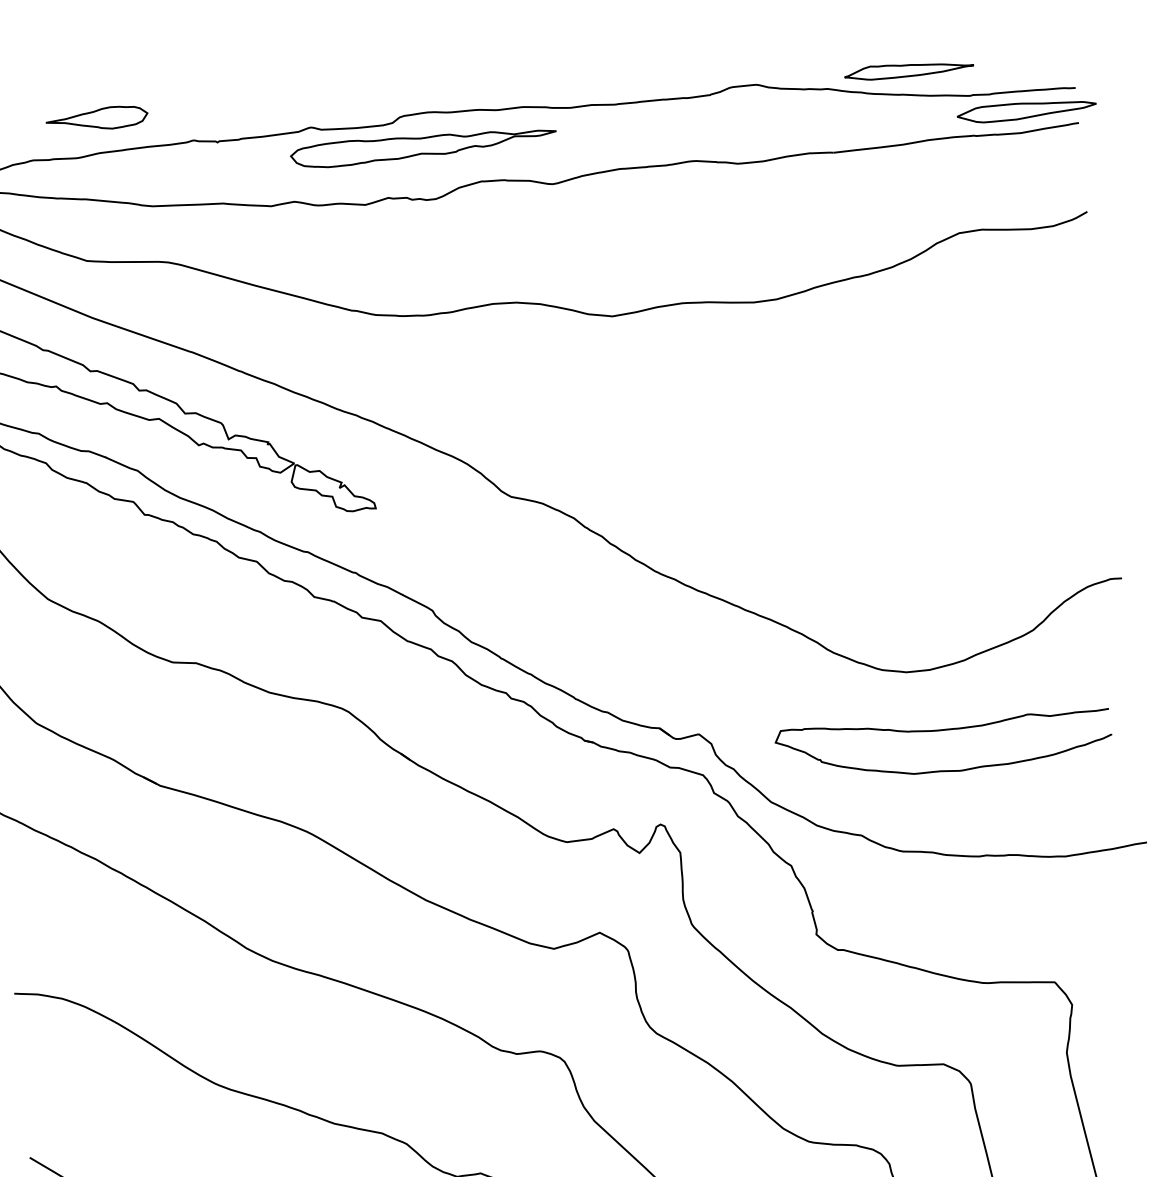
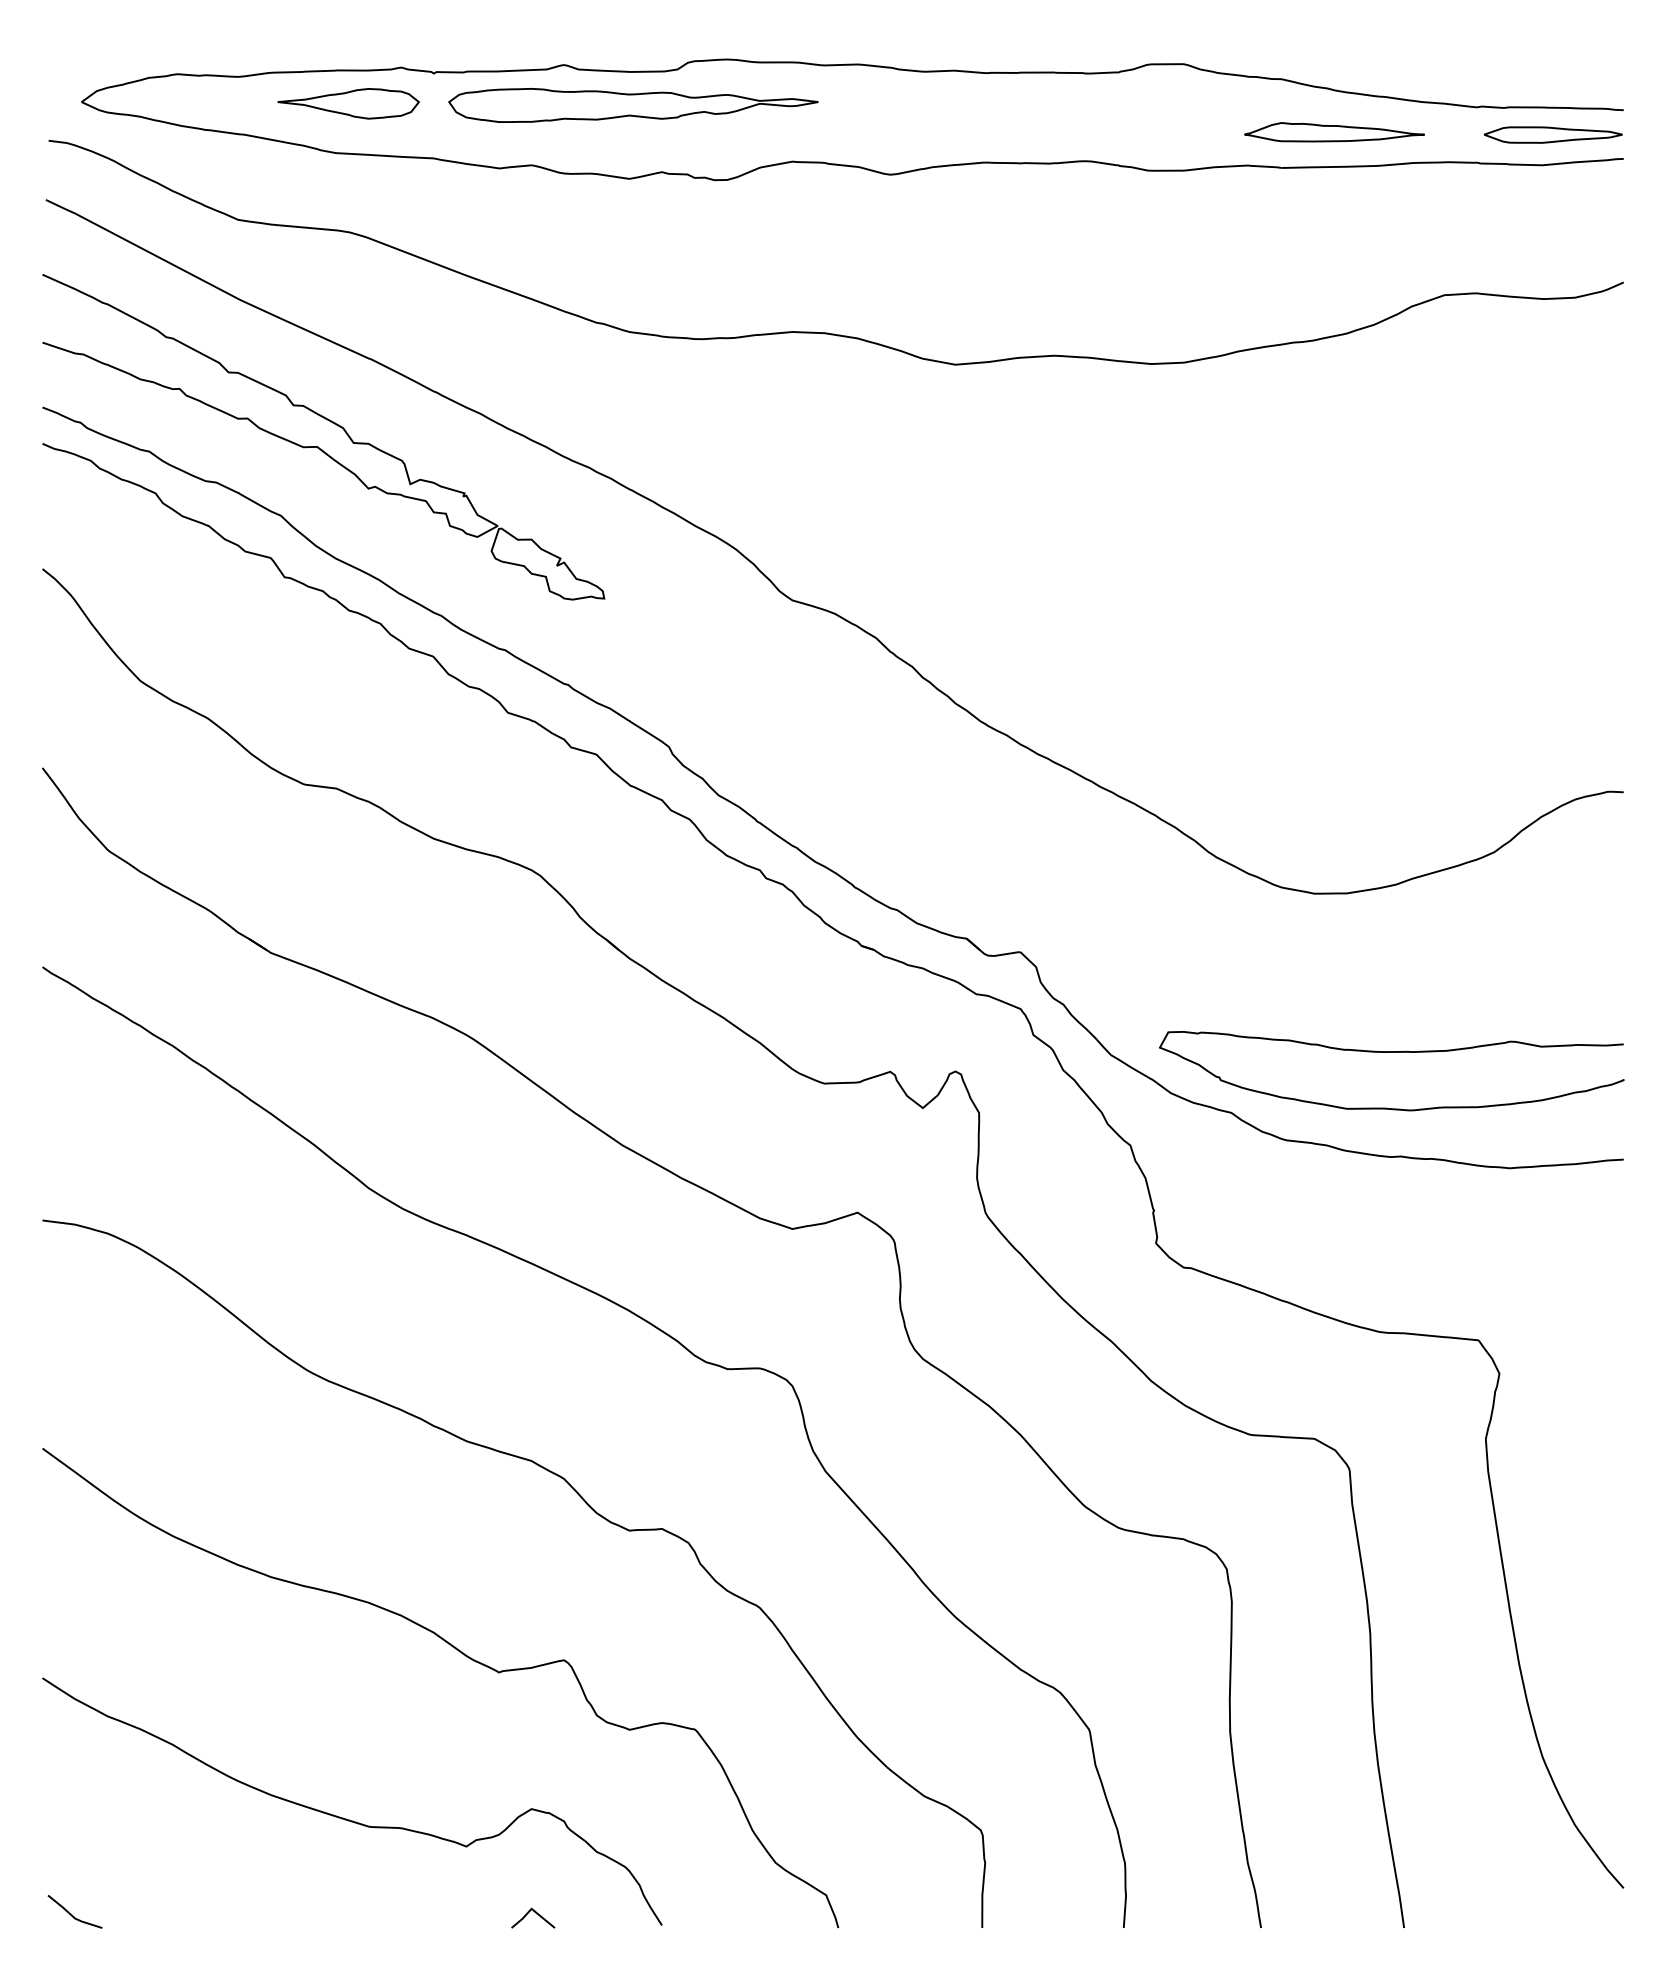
part: (909, 69) -> (1334, 132), moved
part: (1026, 110) -> (1552, 134), size x0.71
part: (96, 119) -> (348, 103), moved
part: (423, 146) -> (633, 105), moved
curve: (942, 730) -> (1391, 1052), moved

